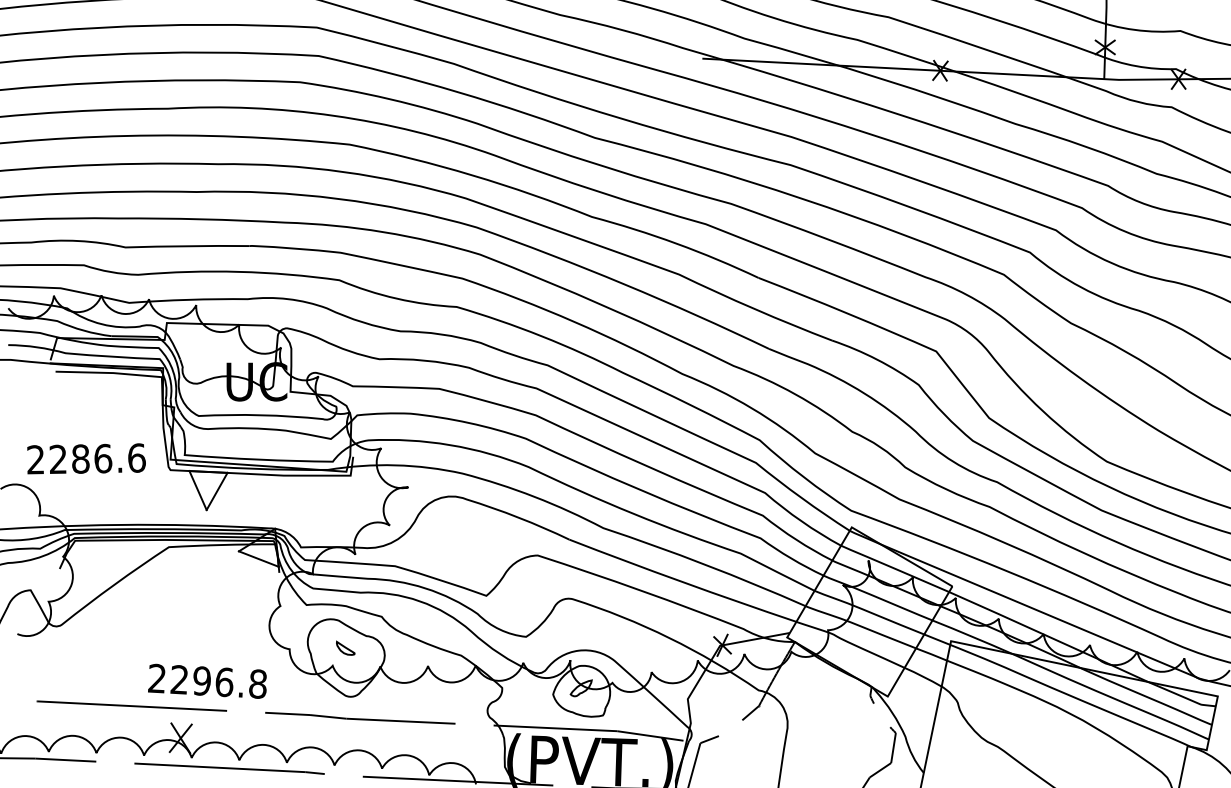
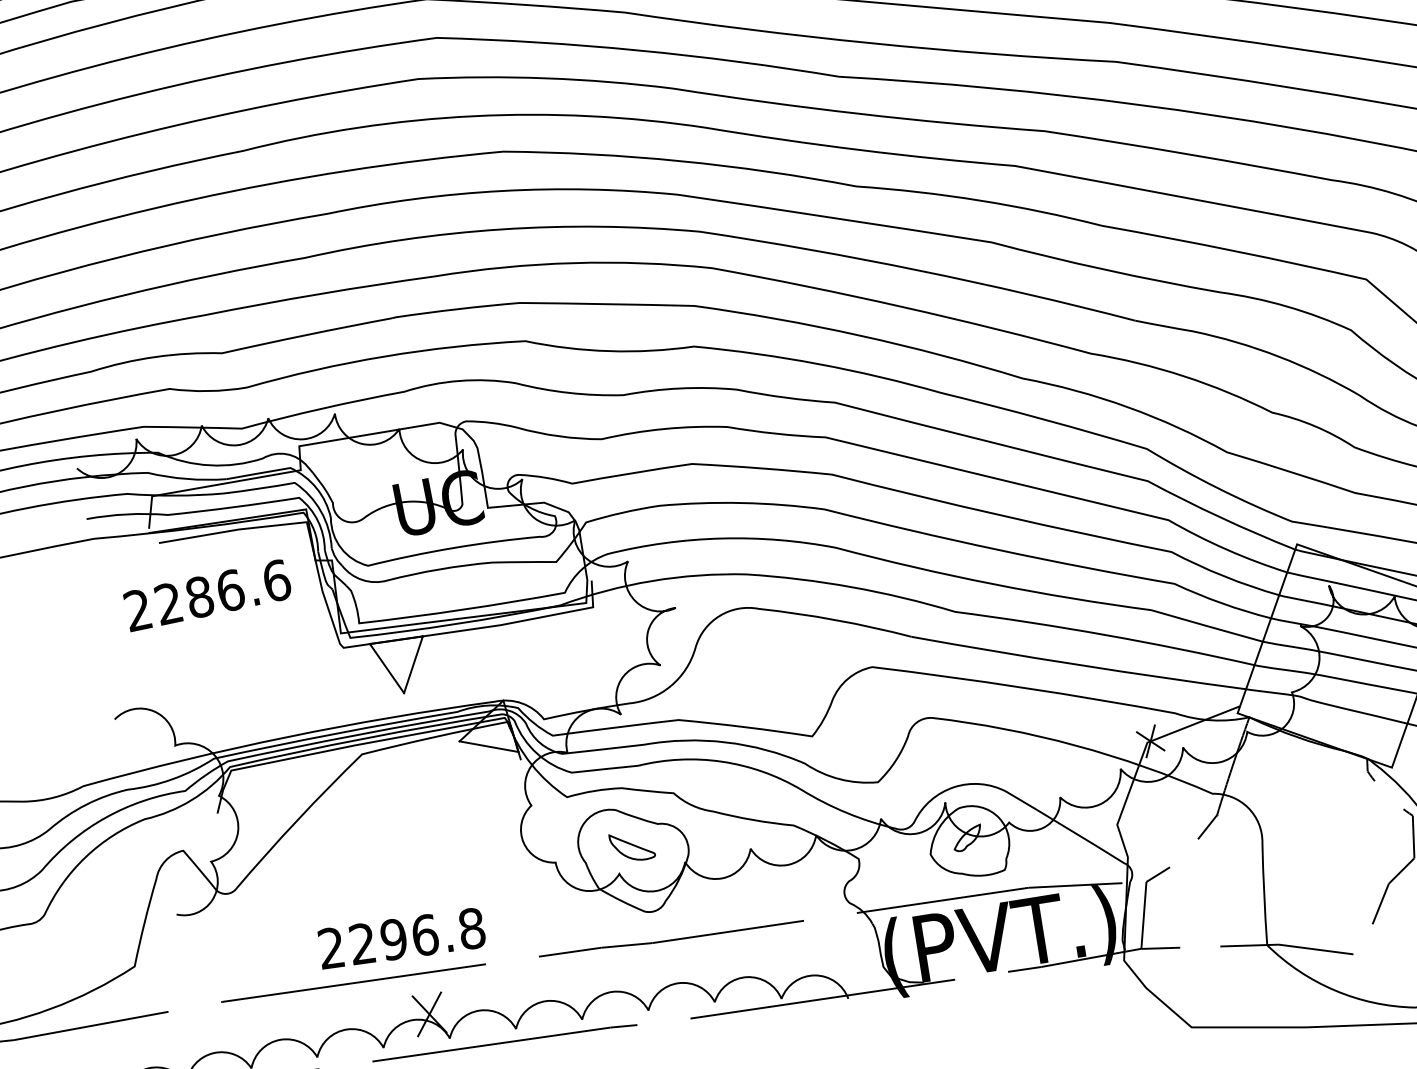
text: (86, 458) -> (207, 594), moved
part: (345, 648) -> (632, 846), size x1.67
text: (207, 680) -> (401, 937), moved

